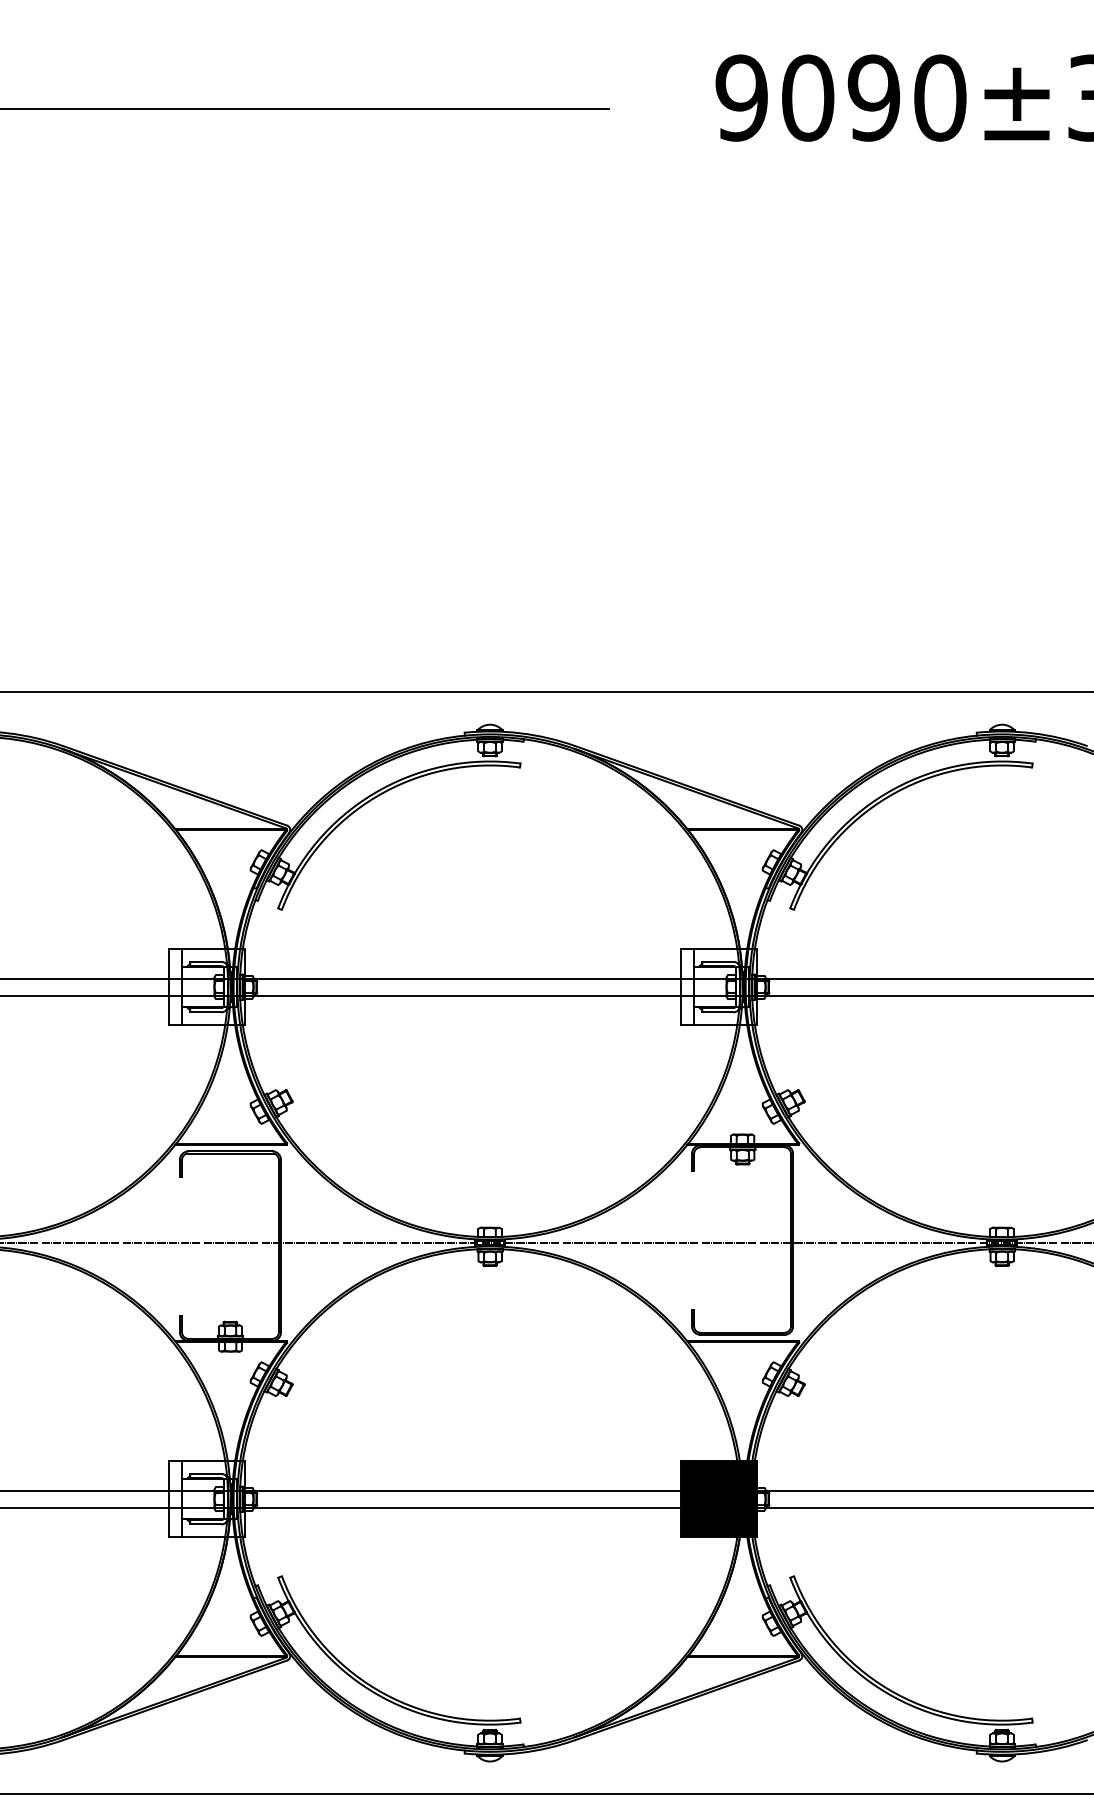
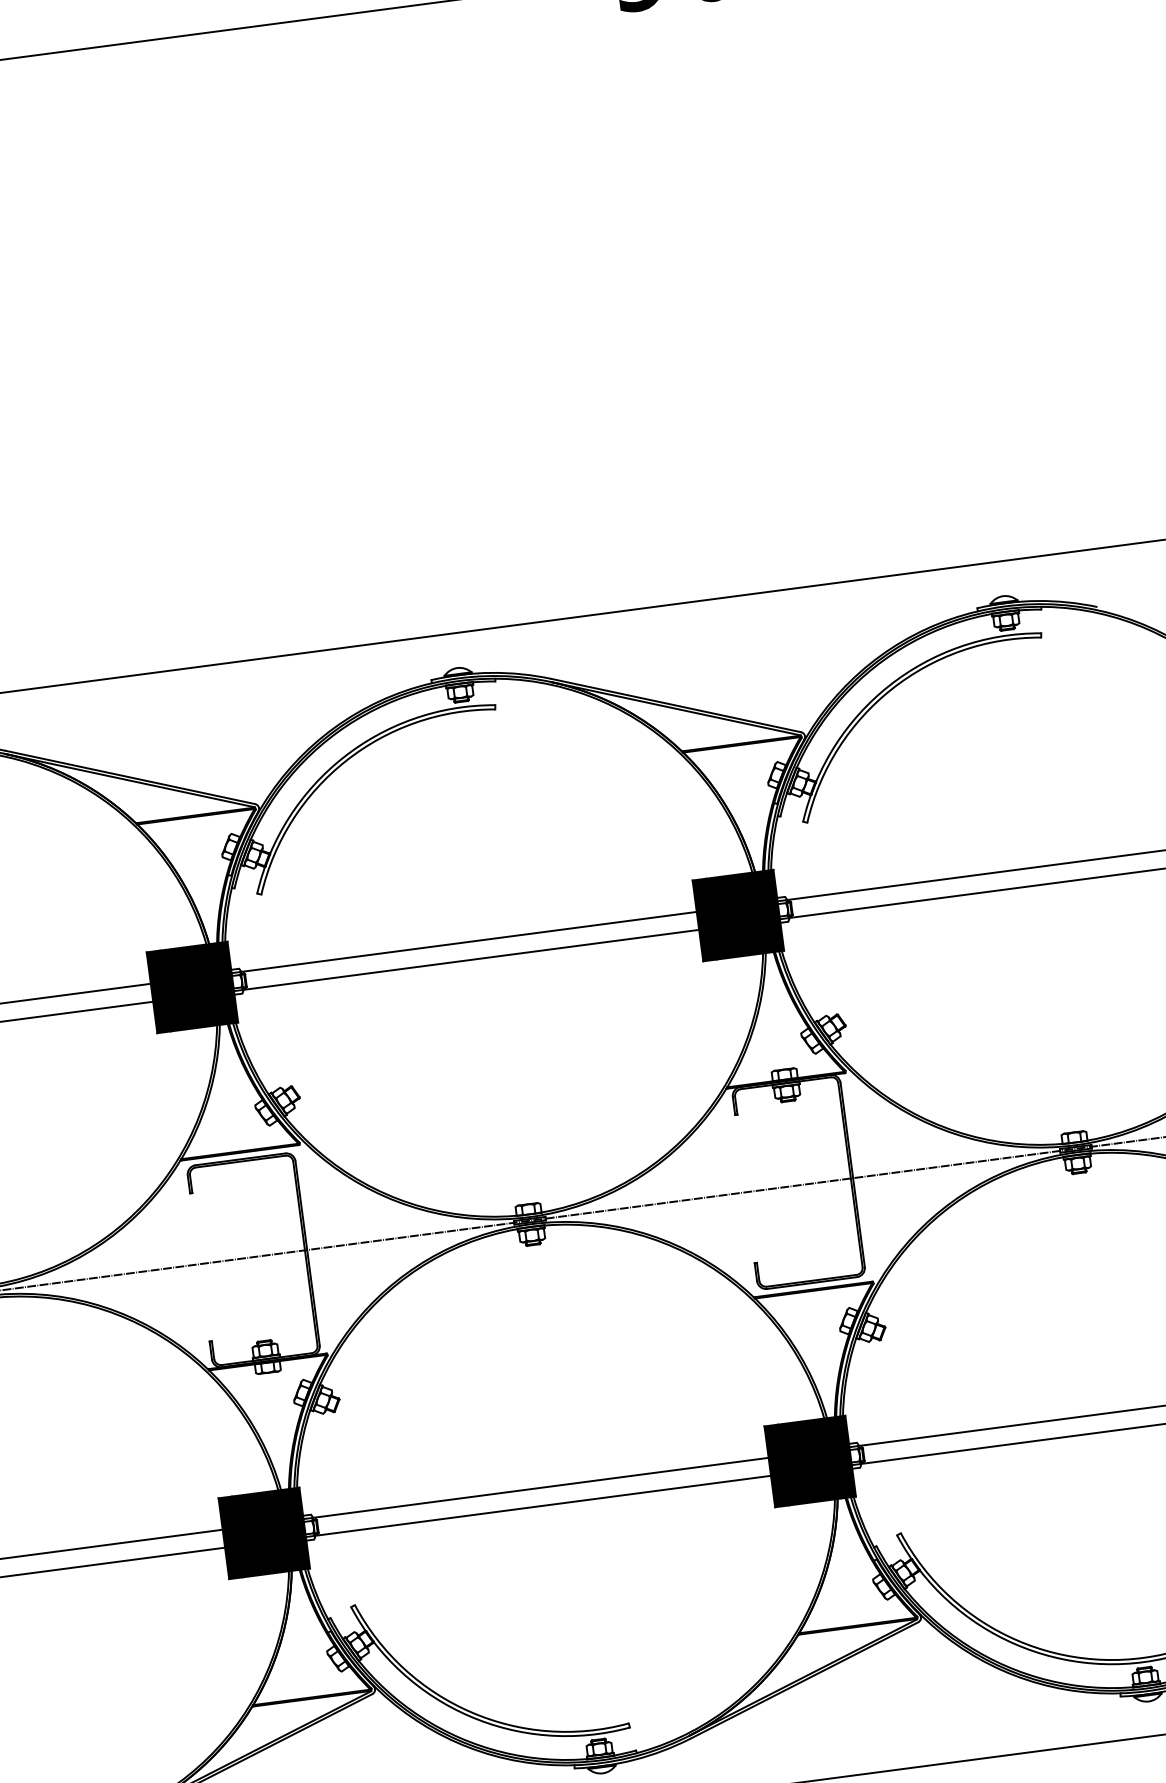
fill: (206, 986) -> (191, 986), added
fill: (719, 986) -> (738, 914), added
fill: (206, 1499) -> (263, 1533), added

